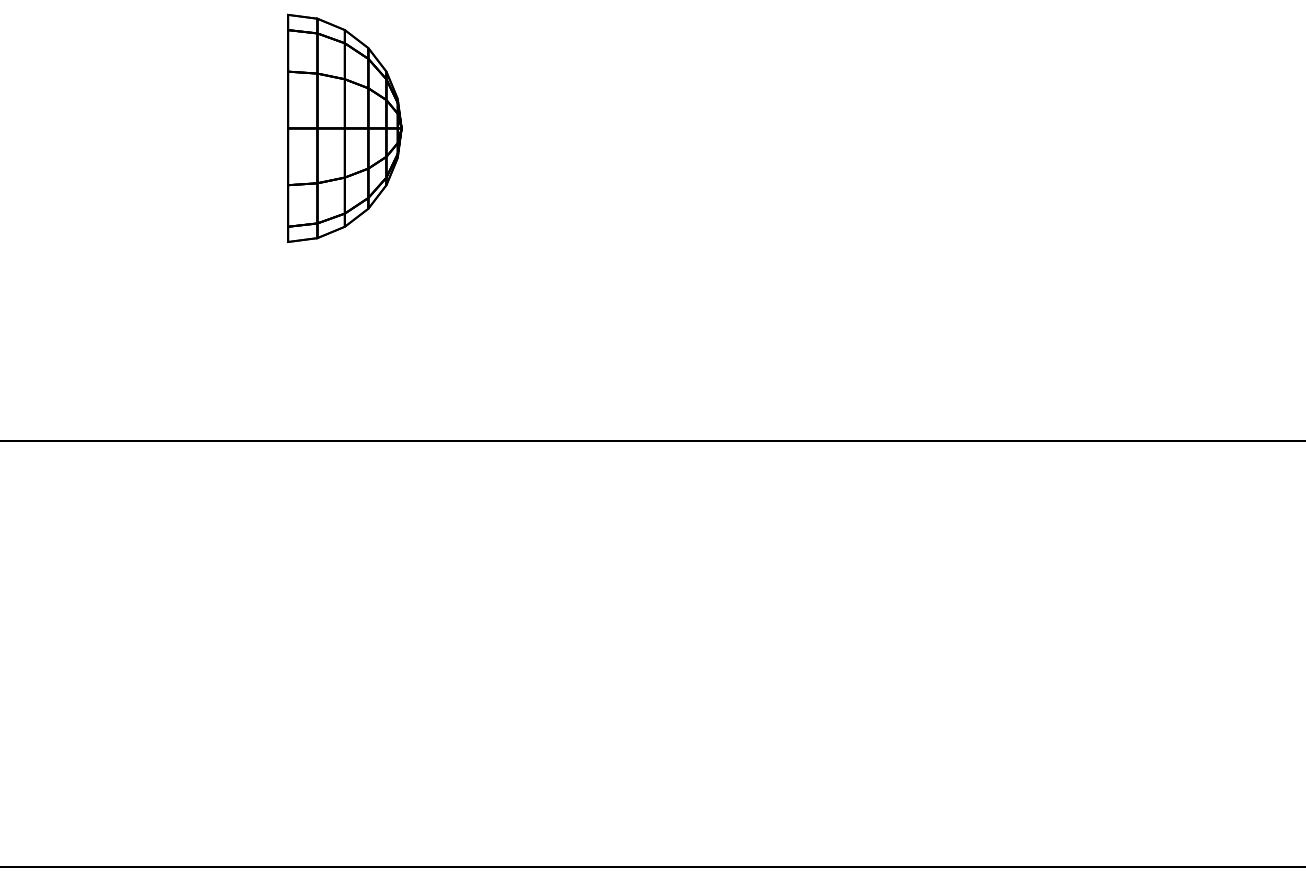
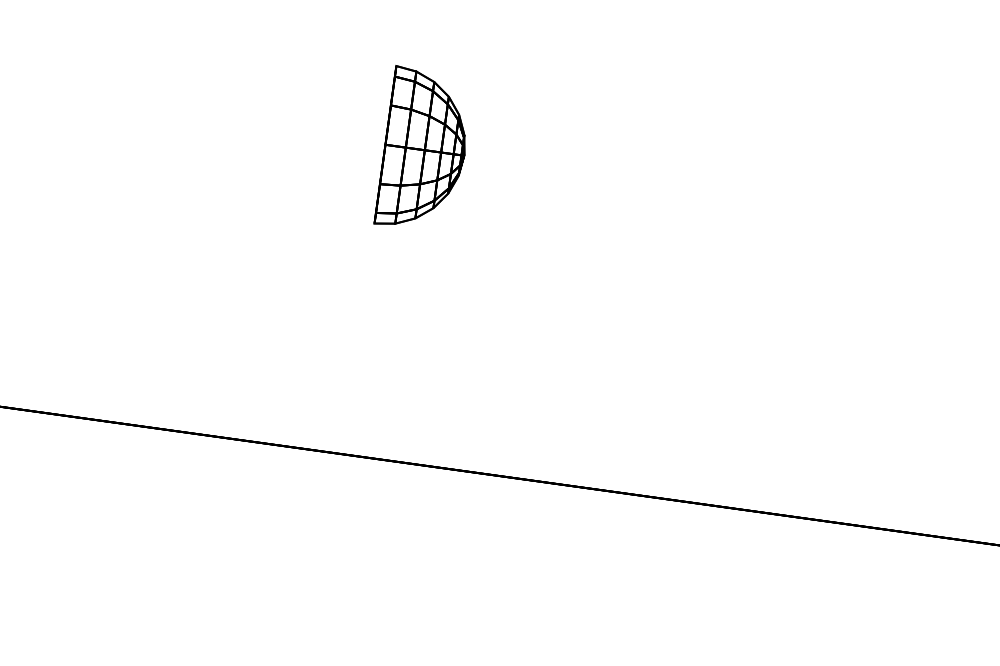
part: (344, 127) -> (424, 149), size x0.7

